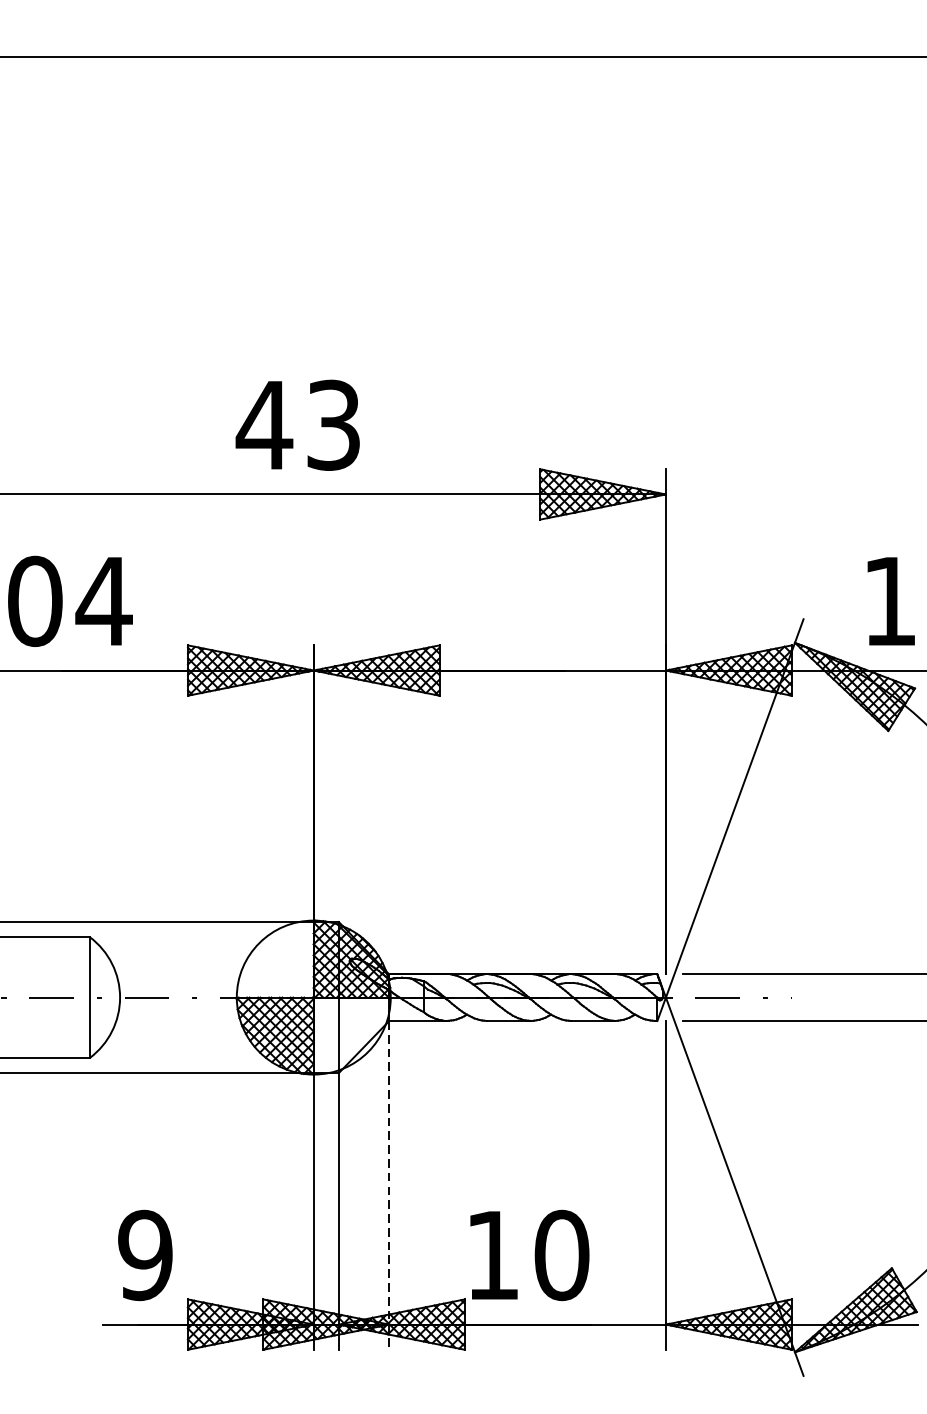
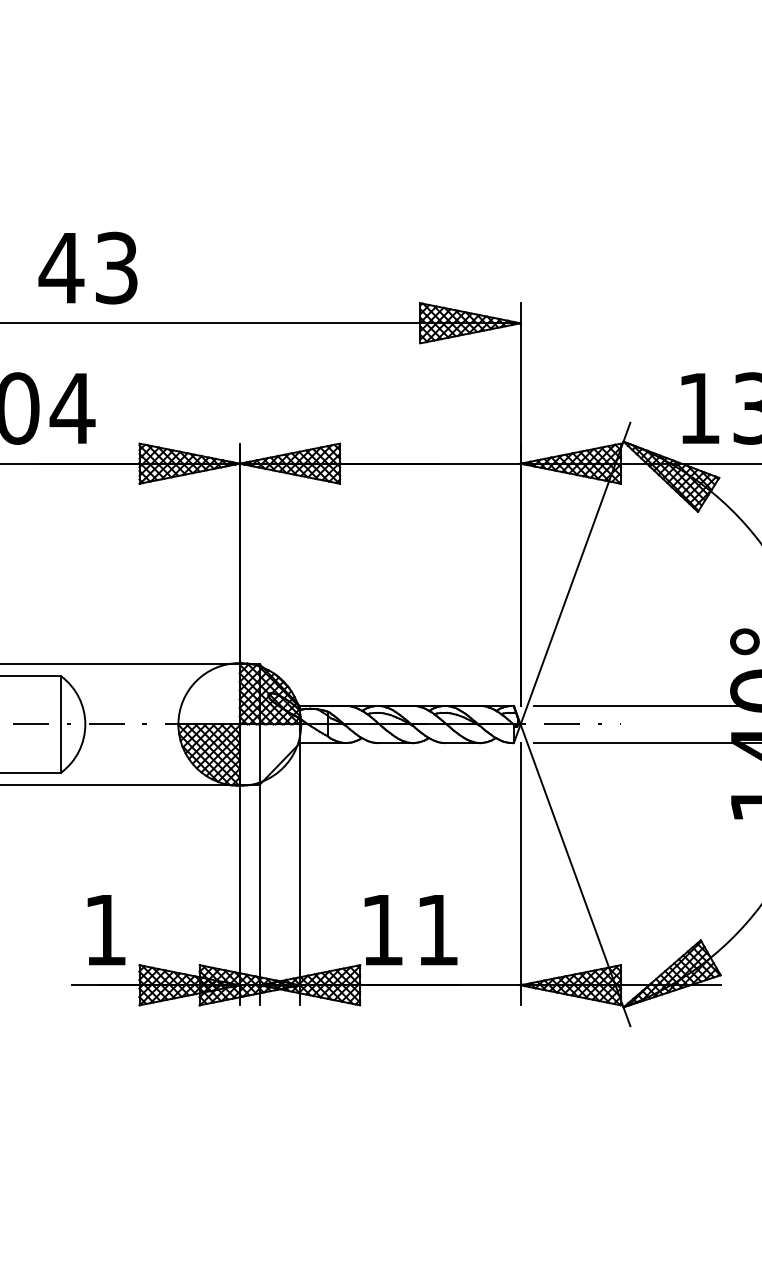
text: (297, 424) -> (87, 267), moved
line: (388, 1185) -> (299, 874), dashed -> solid
text: (145, 1254) -> (105, 929), 9 -> 1
text: (561, 1254) -> (437, 929), 10 -> 11

